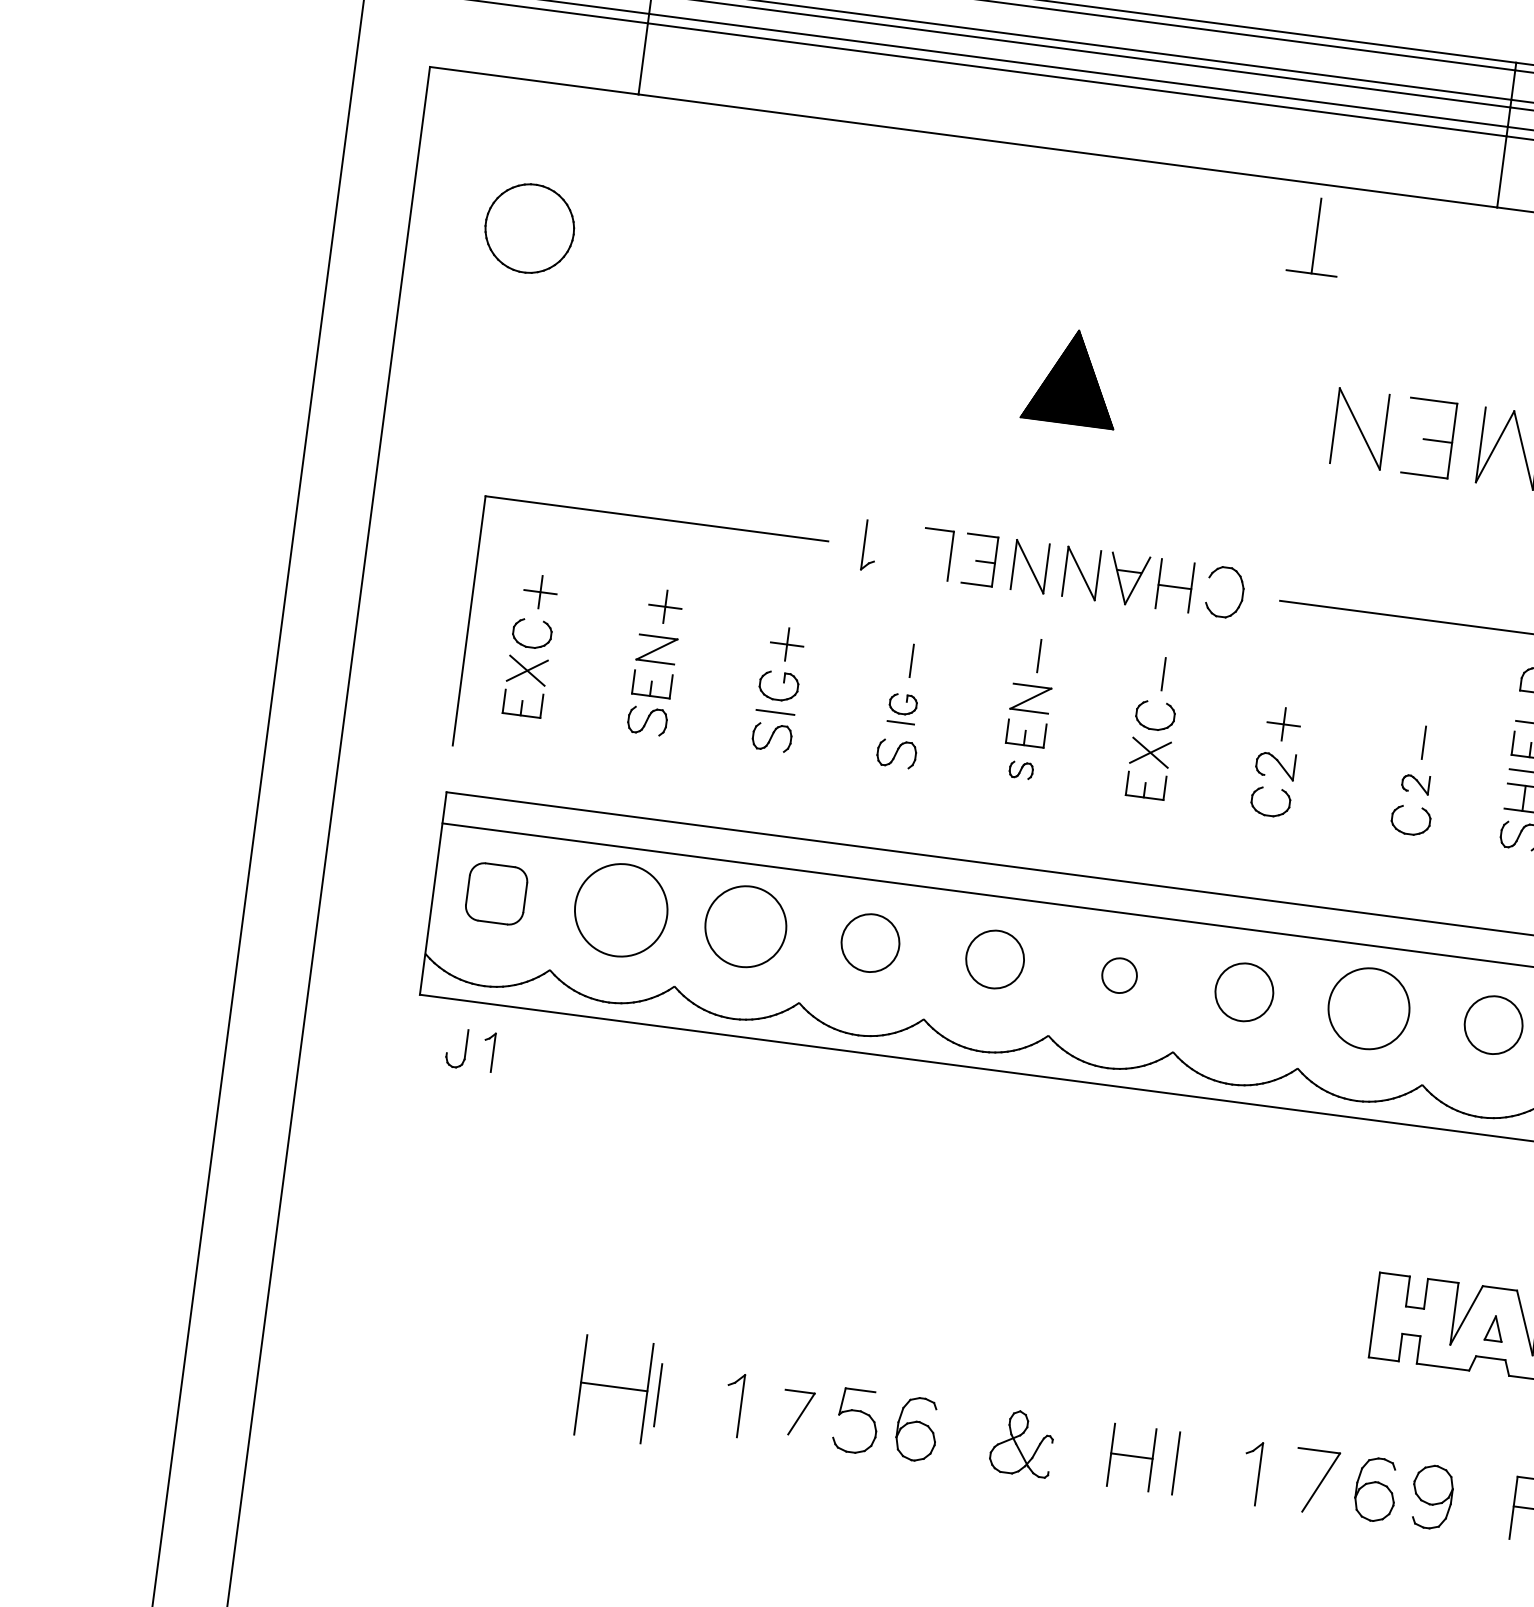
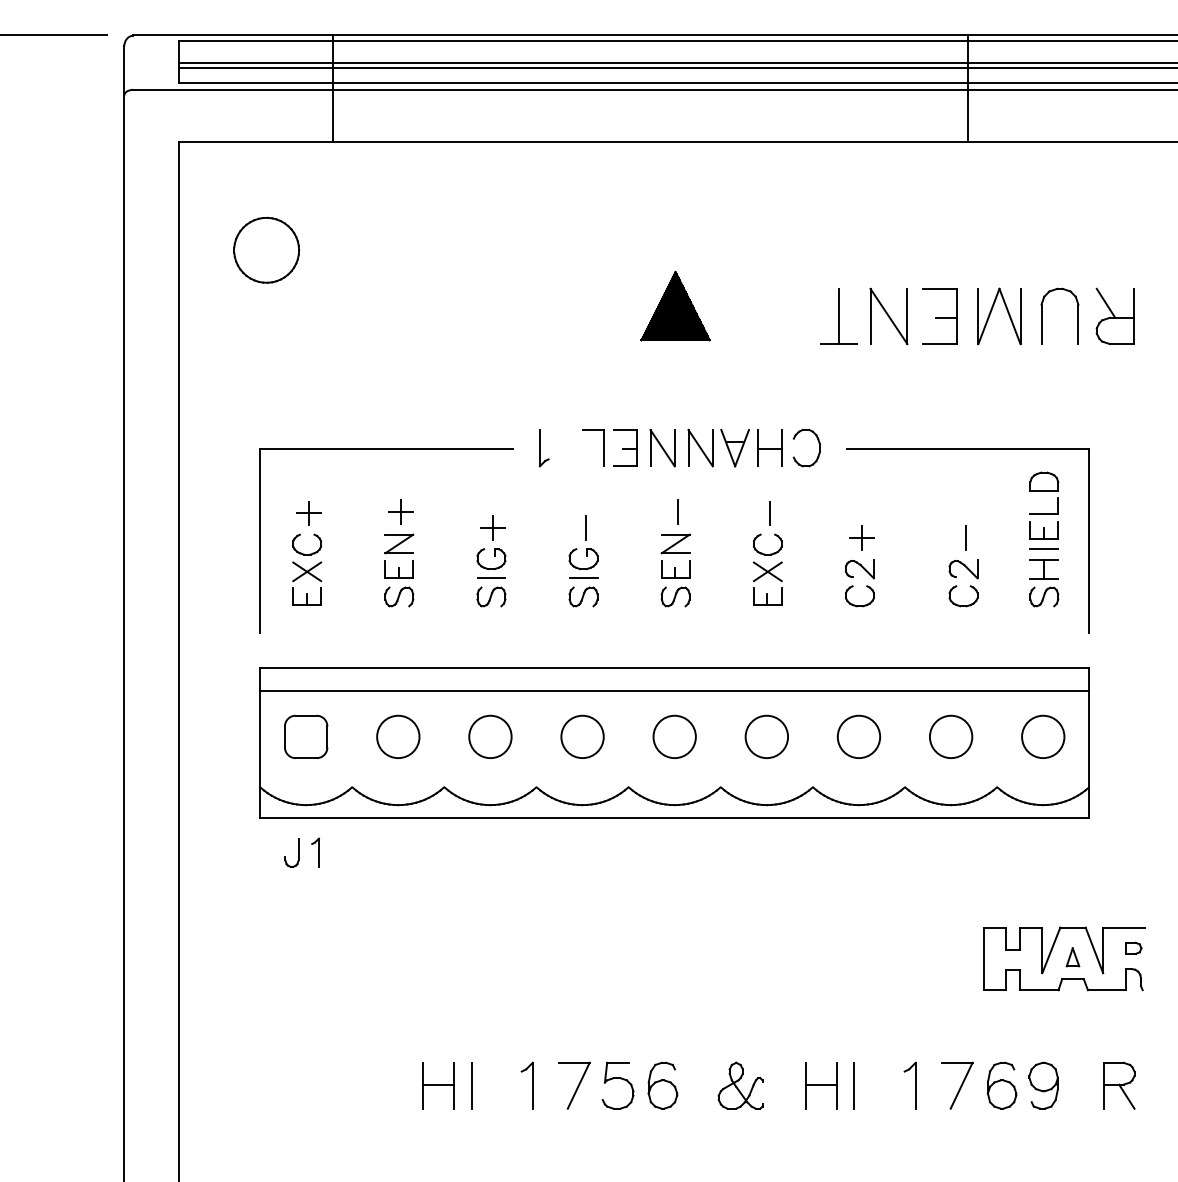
part: (1315, 235) -> (838, 316), moved
part: (902, 708) -> (583, 563), size x1.43
part: (1021, 769) -> (675, 596), size x1.67
part: (1415, 784) -> (963, 569), size x1.43
circle: (621, 909) -> (398, 736), size x0.62
circle: (746, 926) -> (490, 736), size x0.71
circle: (1119, 975) -> (766, 736), size x1.67
circle: (1368, 1008) -> (950, 736), size x0.71
part: (613, 1388) -> (438, 1085), size x0.62
part: (797, 1413) -> (574, 1085), size x1.43

